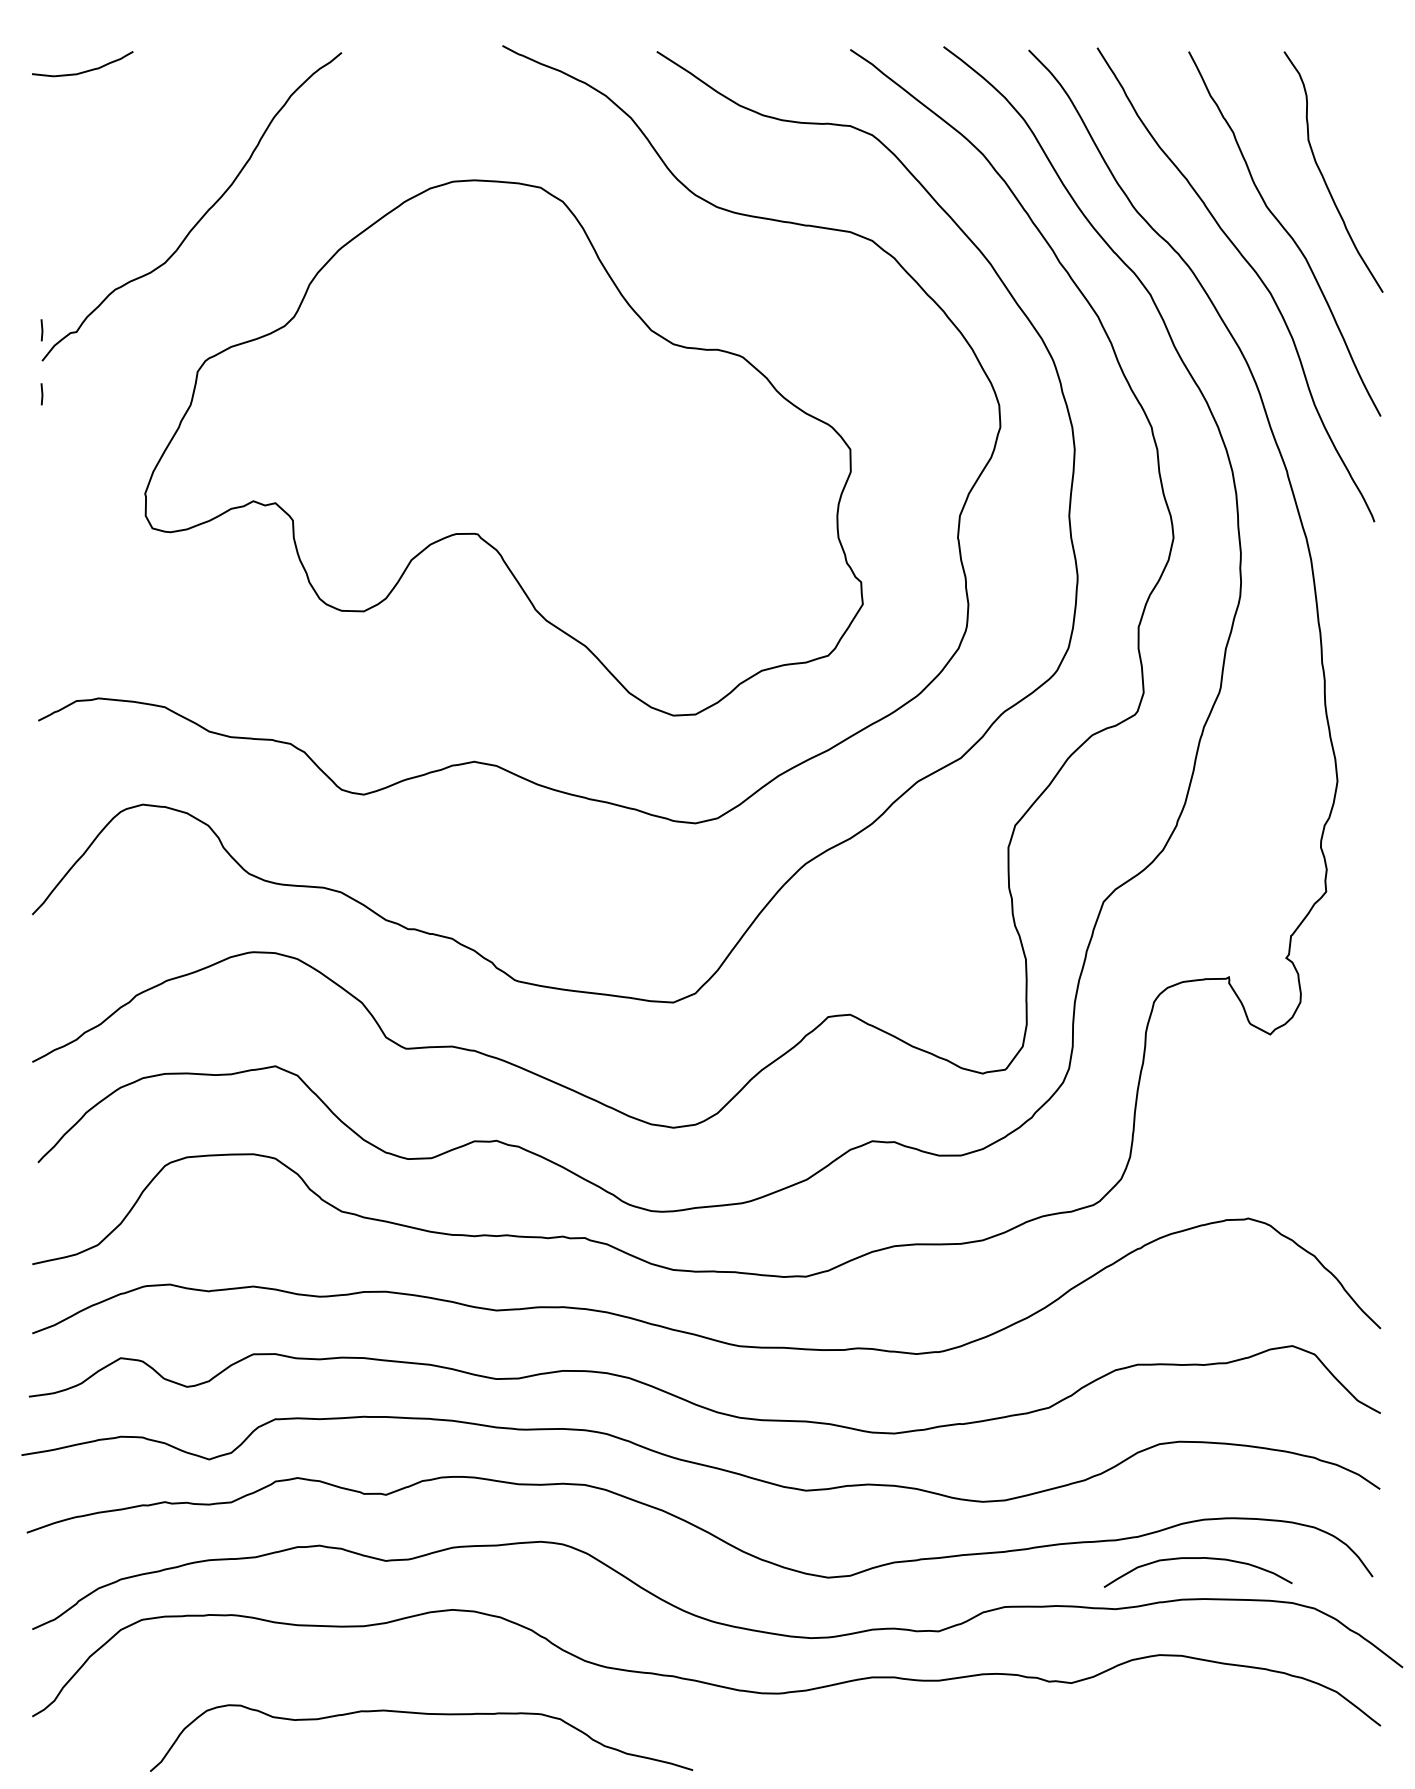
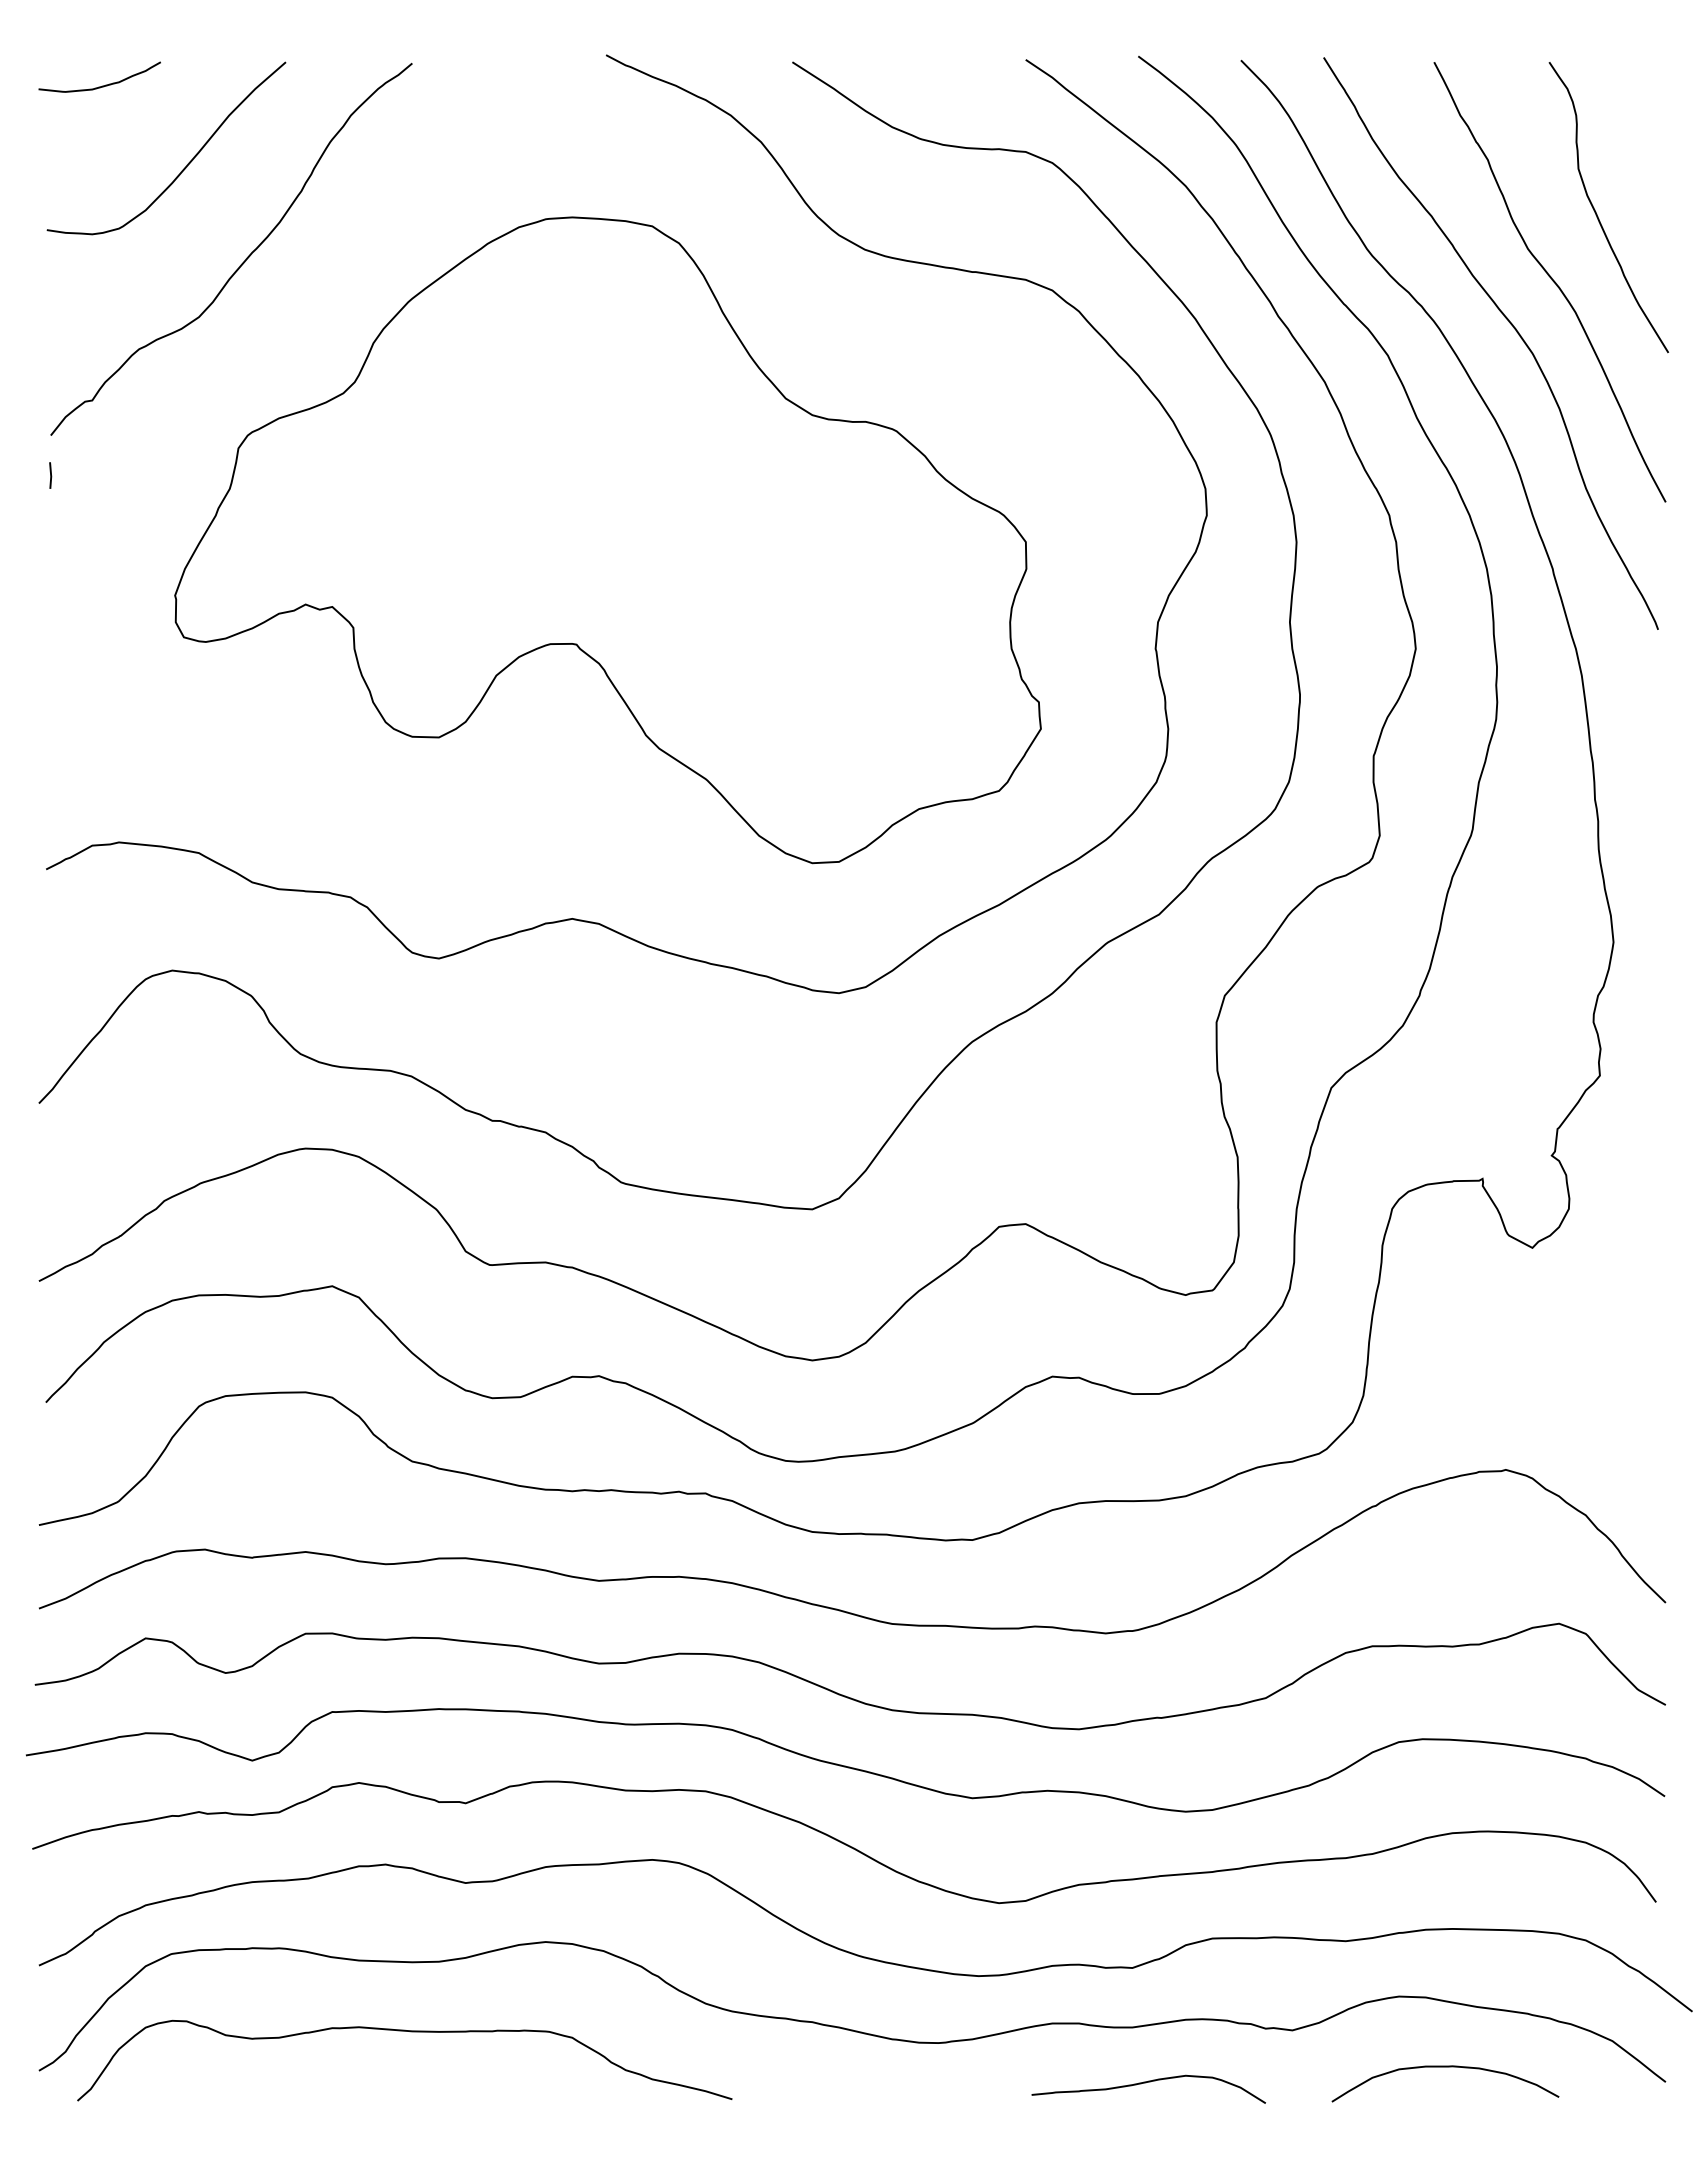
curve: (153, 137) -> (185, 165), added
line: (41, 330) -> (50, 398), removed
curve: (1197, 1558) -> (1444, 2067), moved
curve: (421, 1714) -> (404, 2032), moved
curve: (952, 1726) -> (1149, 2082), added

